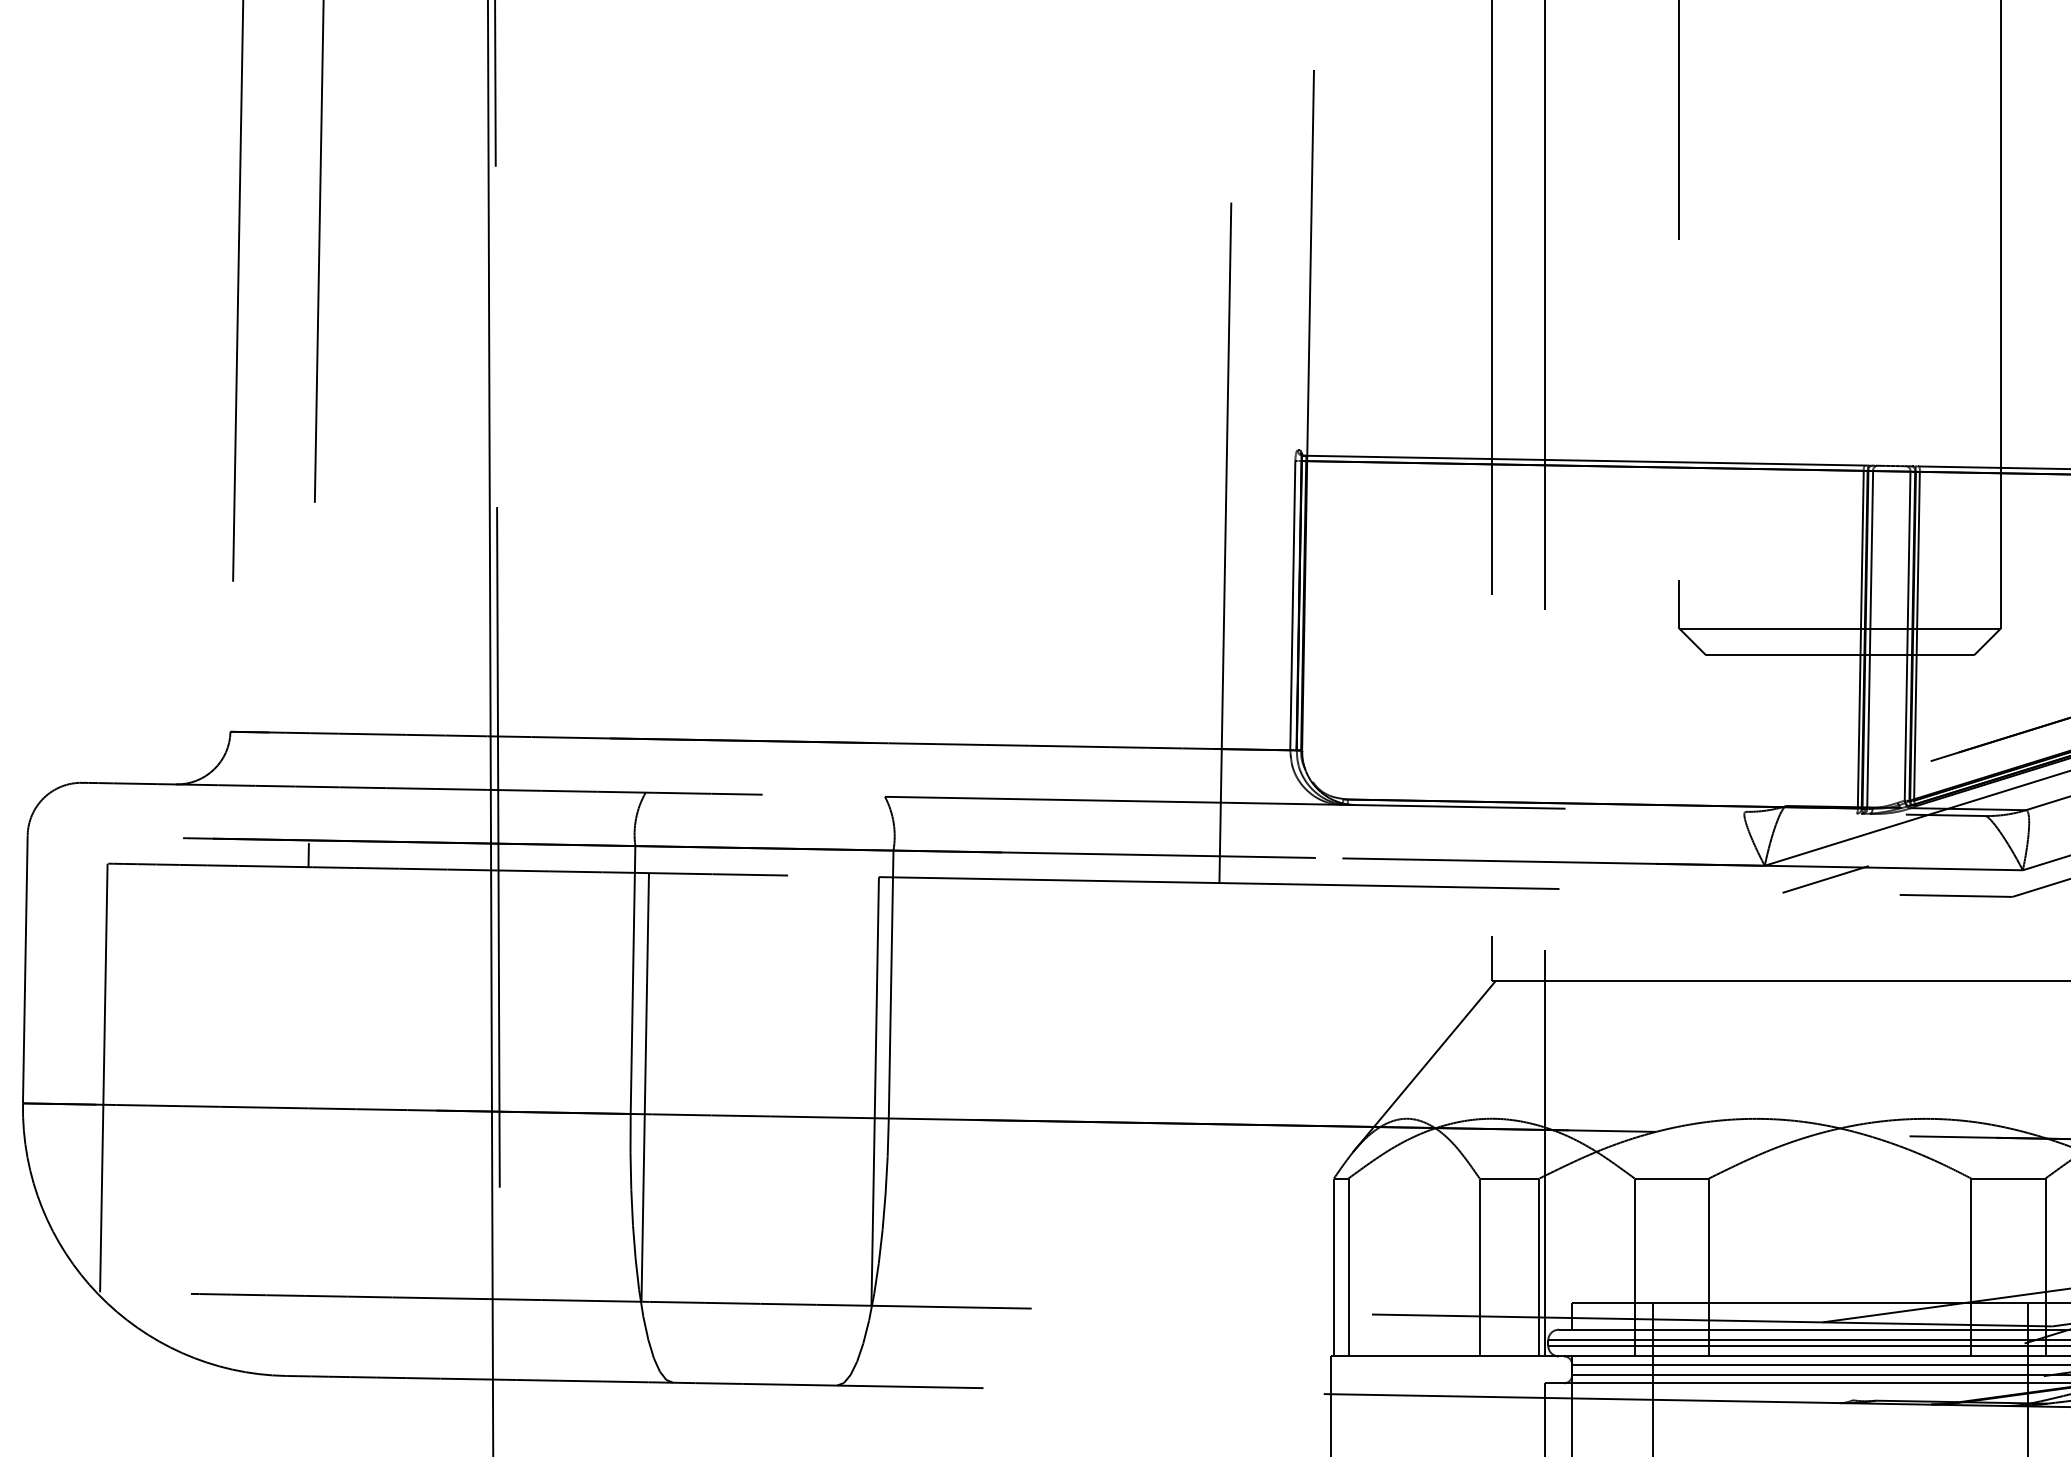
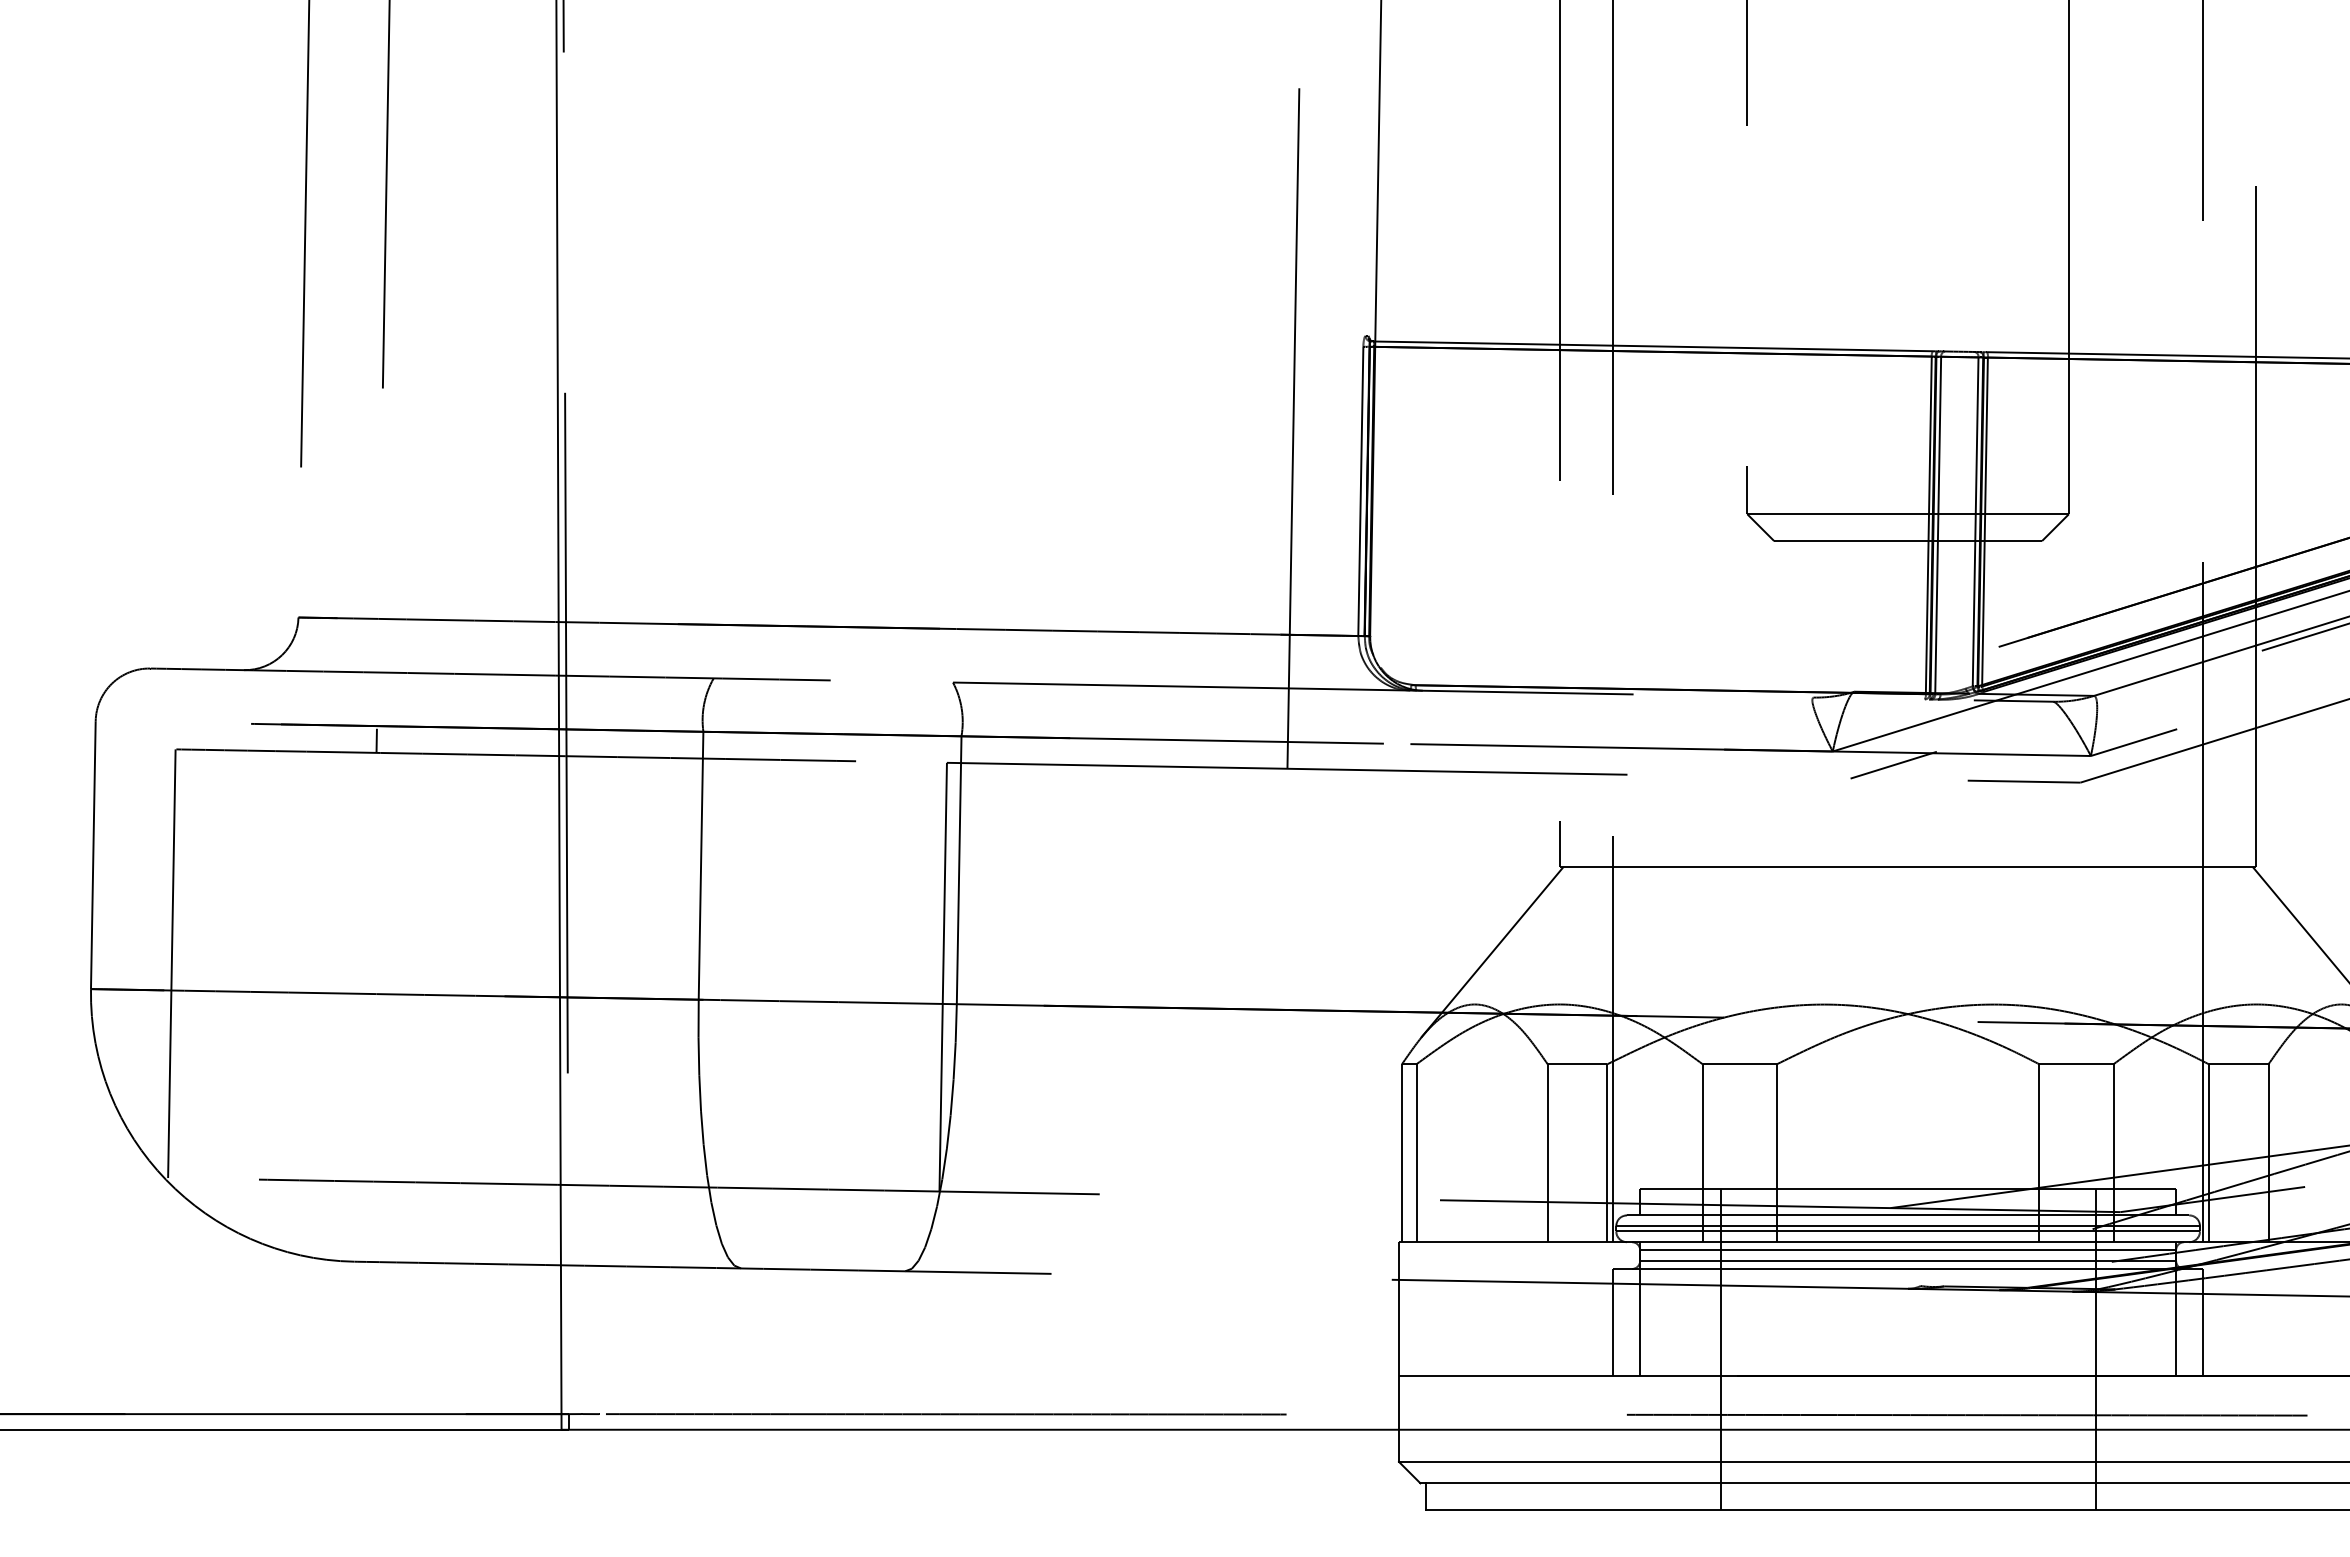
line: (645, 1086) -> (713, 972), removed

